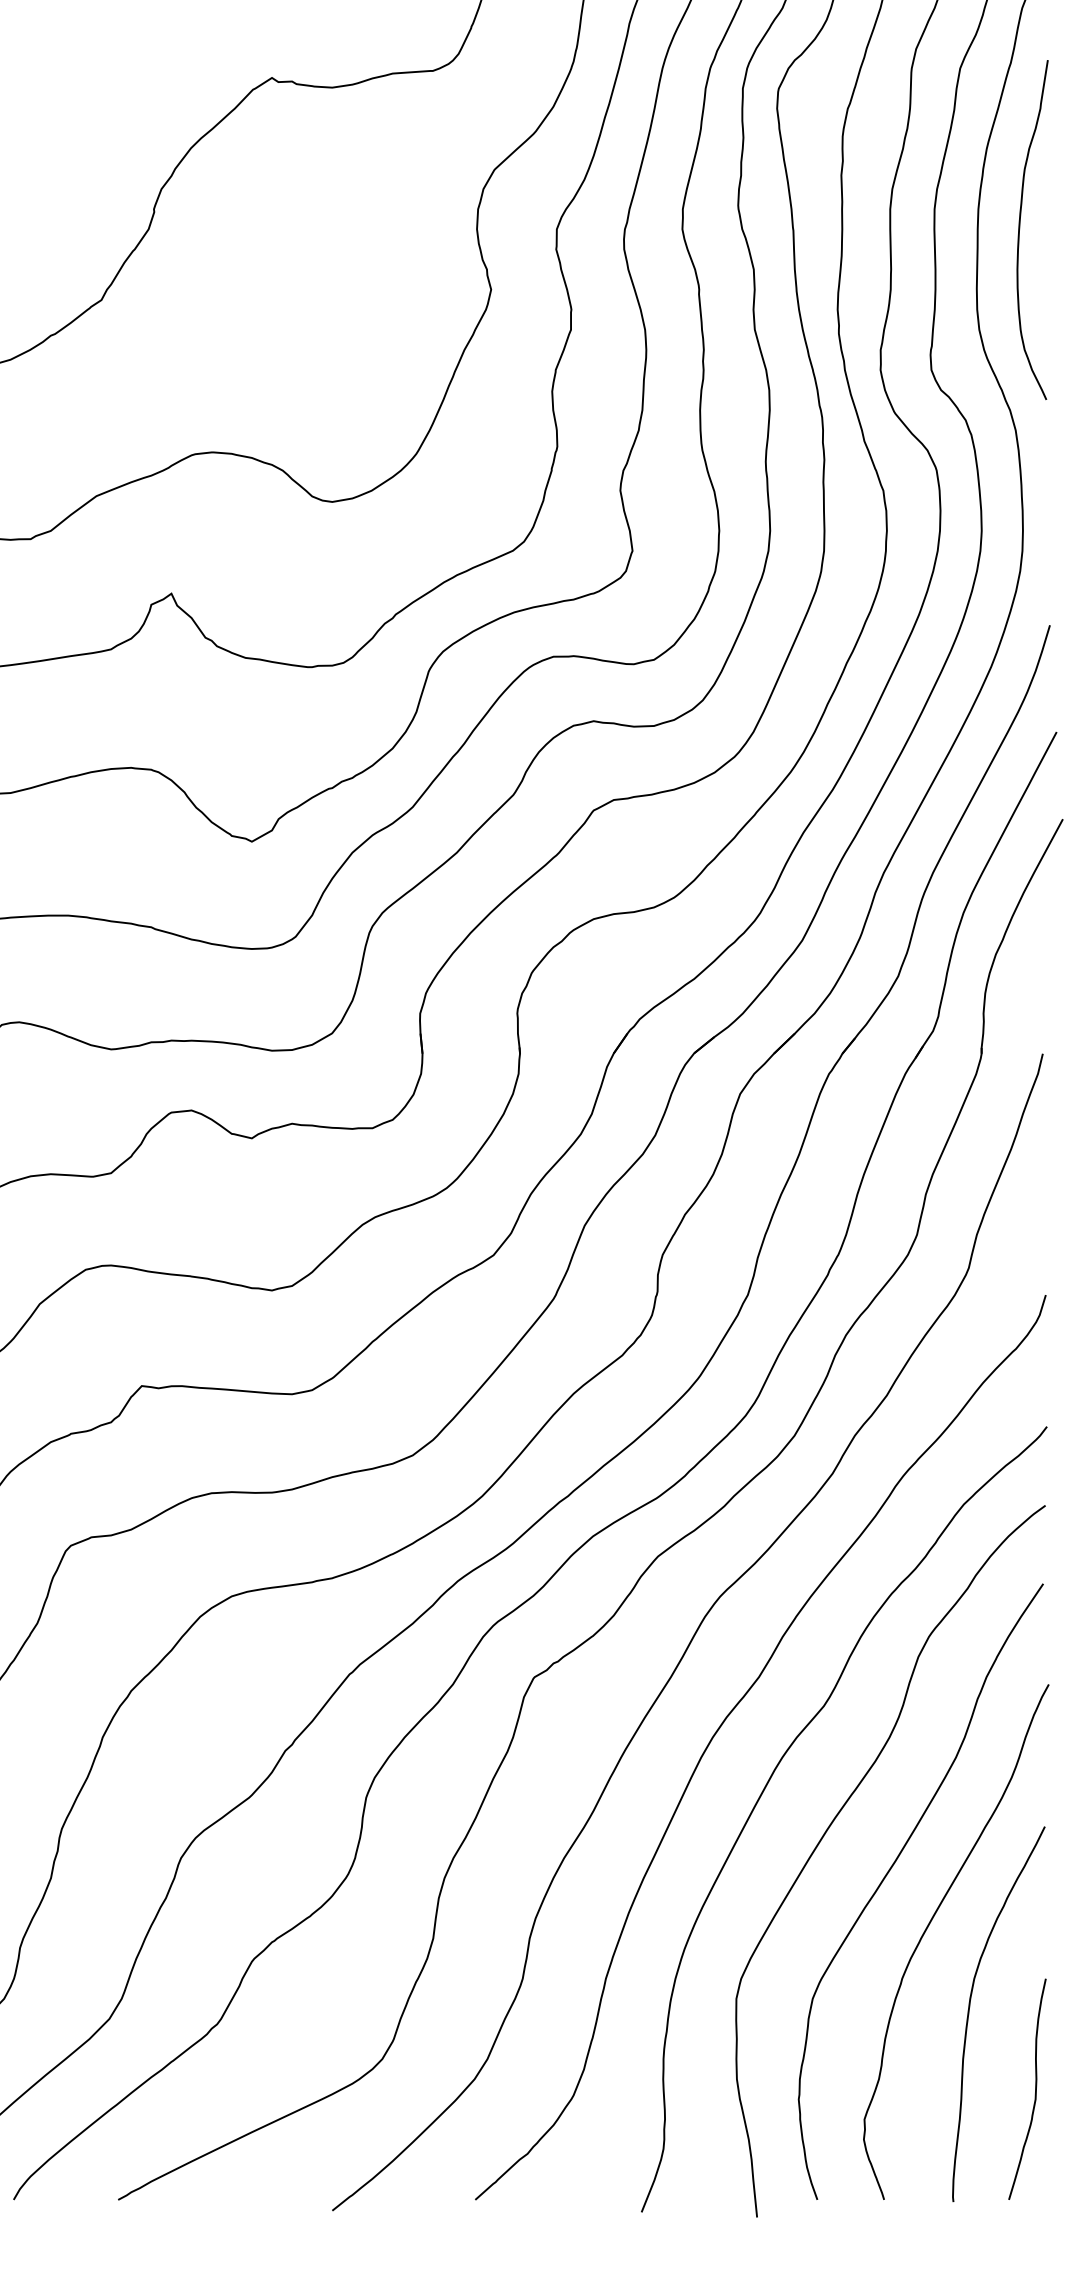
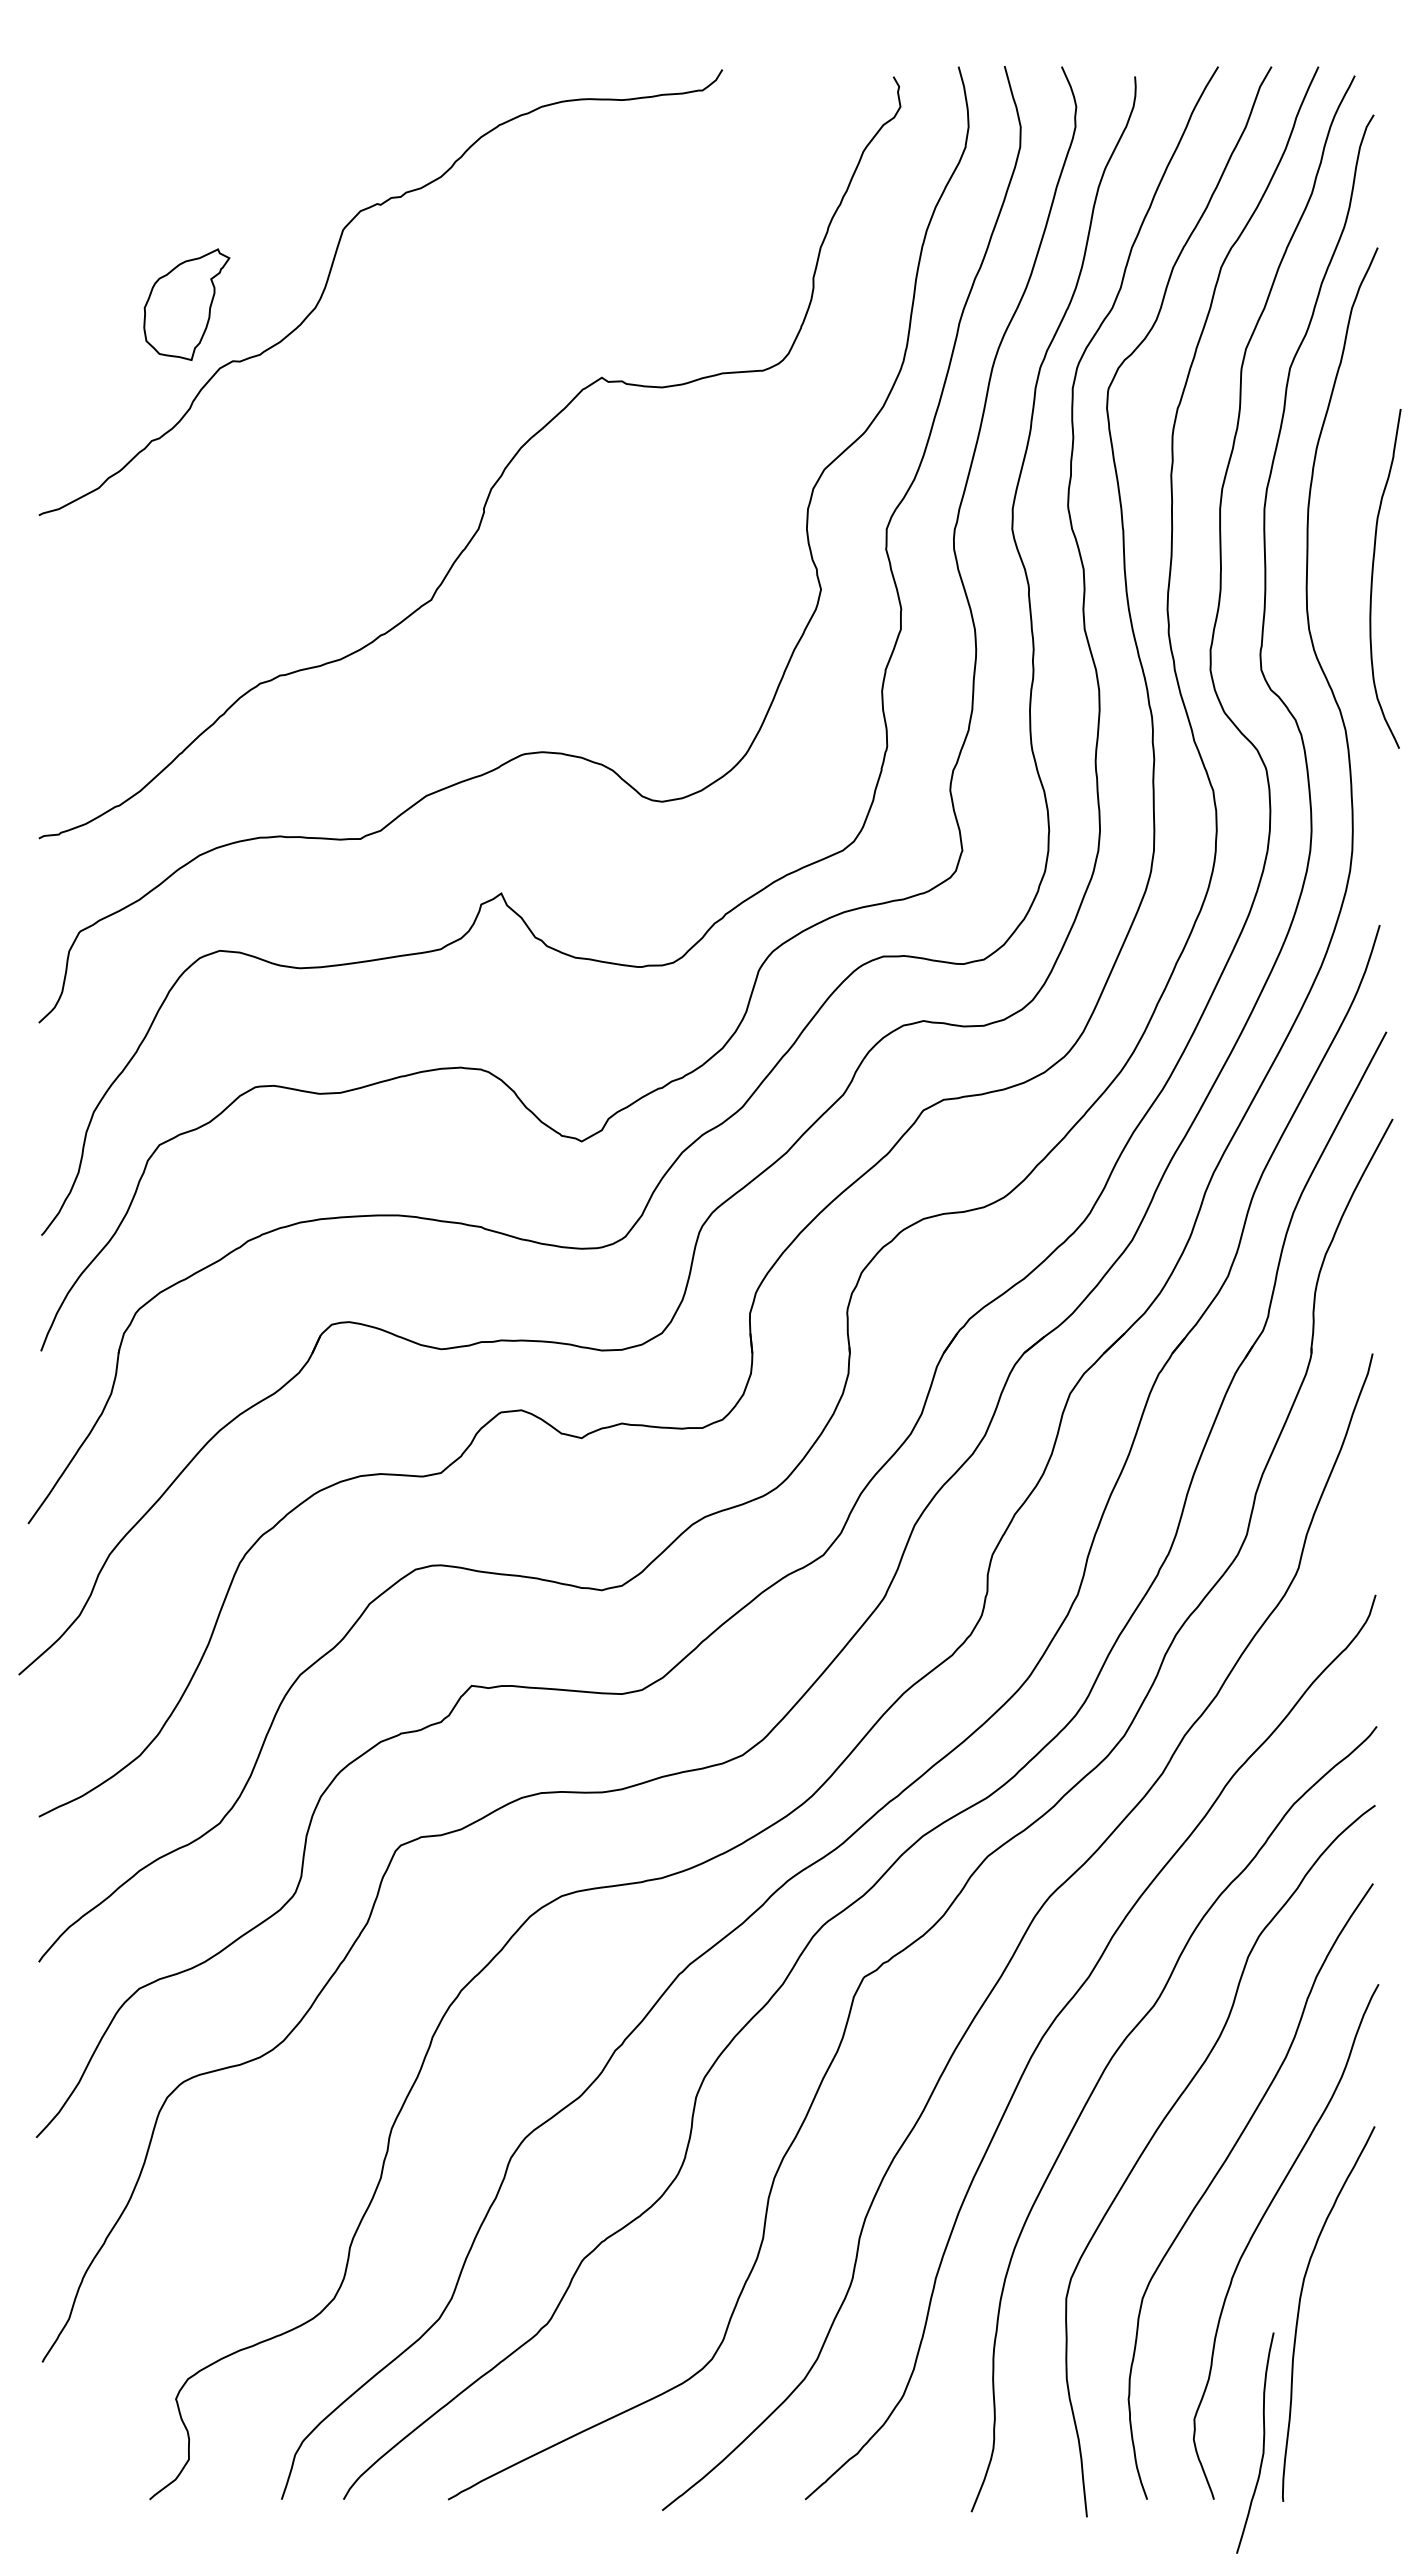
curve: (1020, 226) -> (1373, 575), moved
curve: (1034, 2091) -> (1262, 2445), moved

